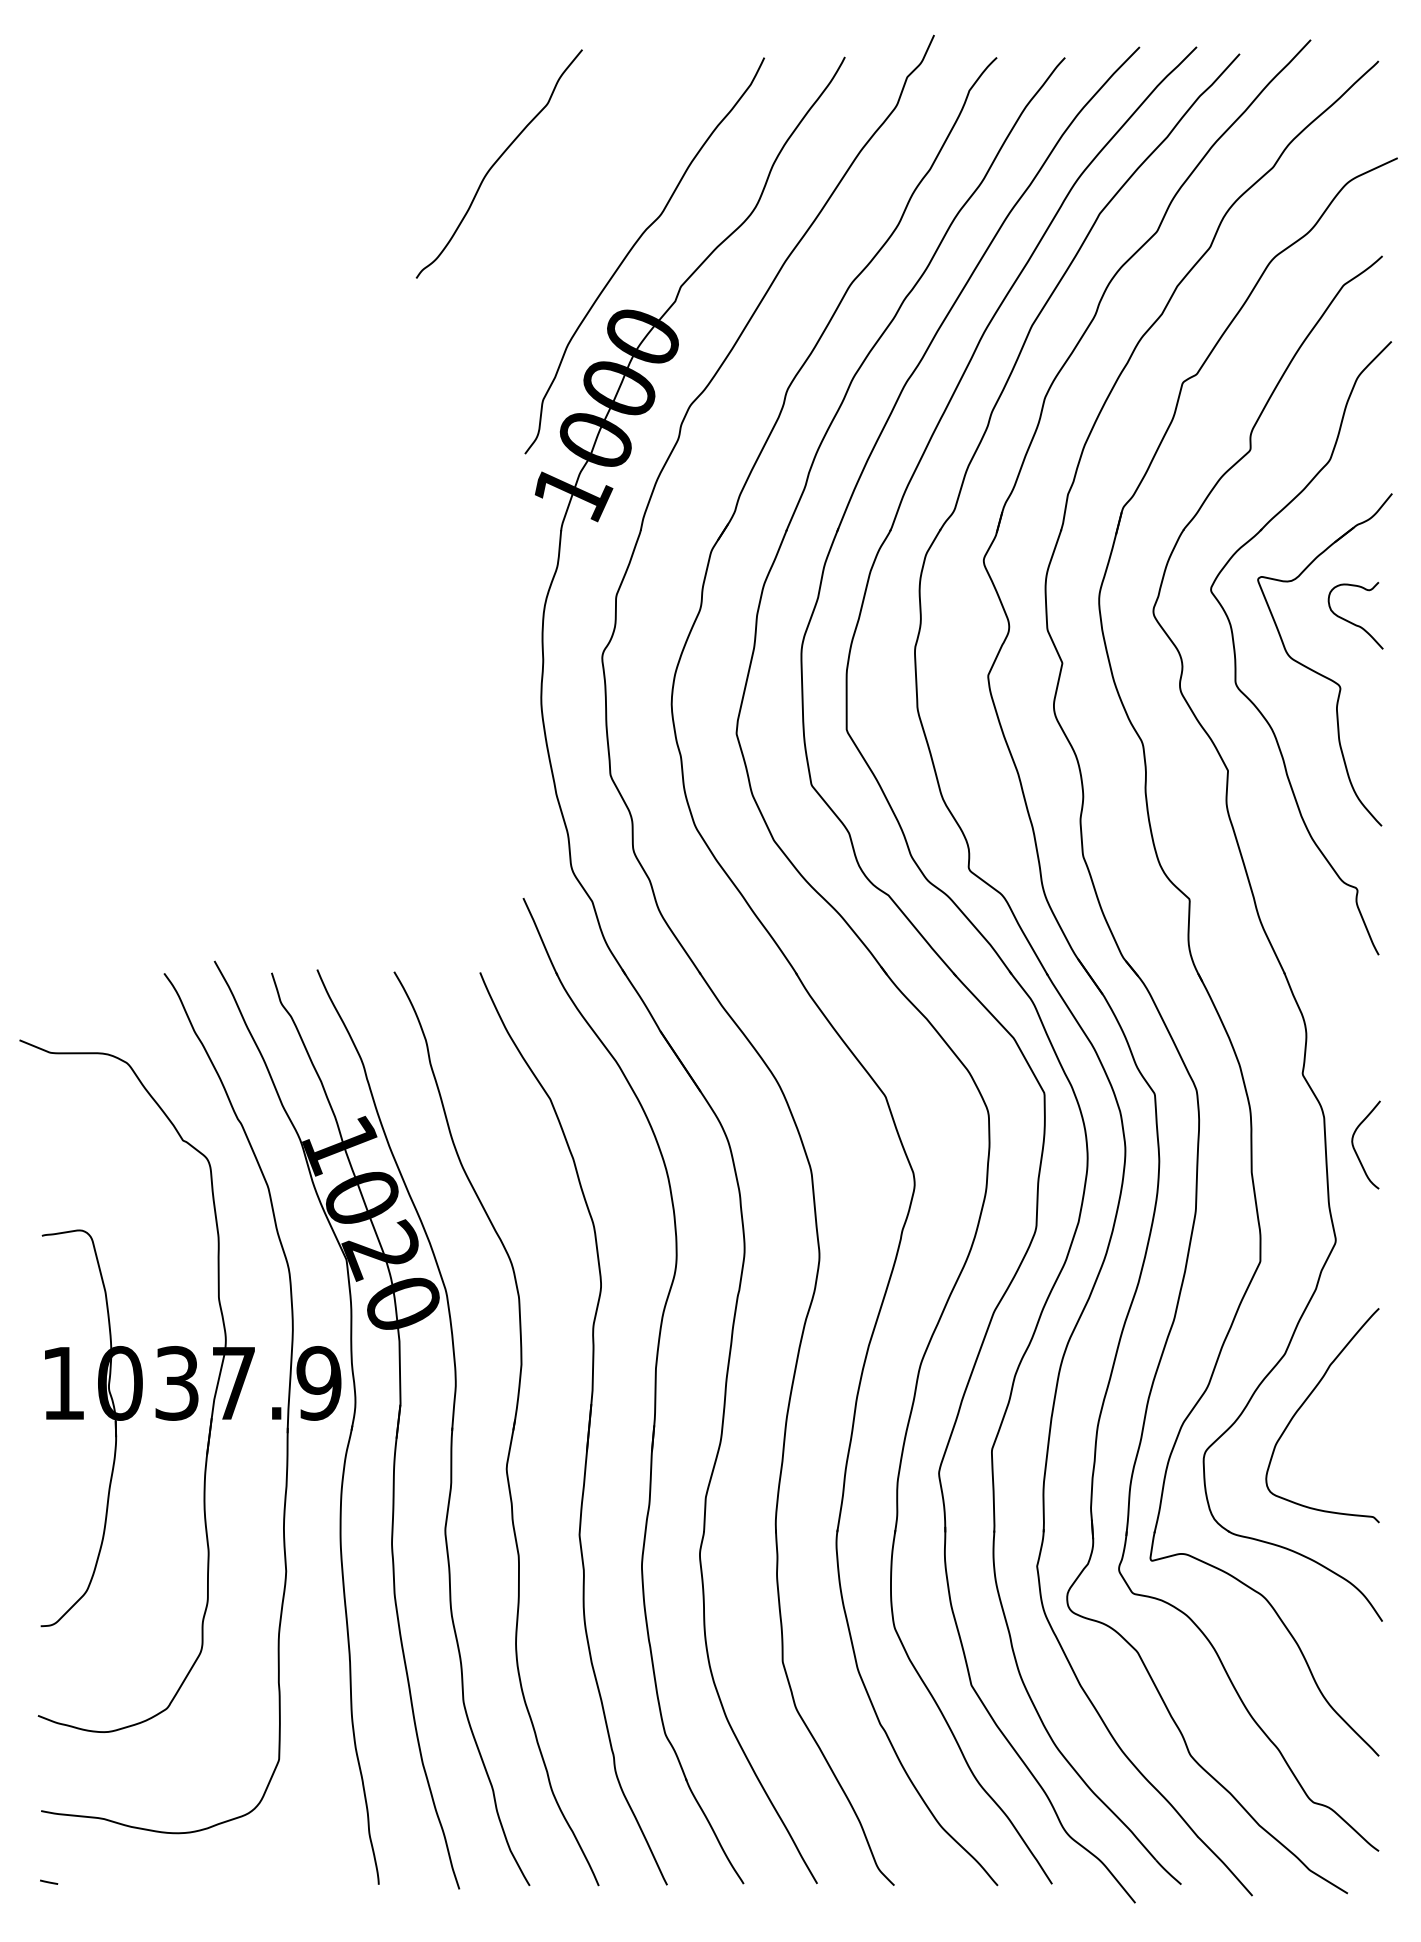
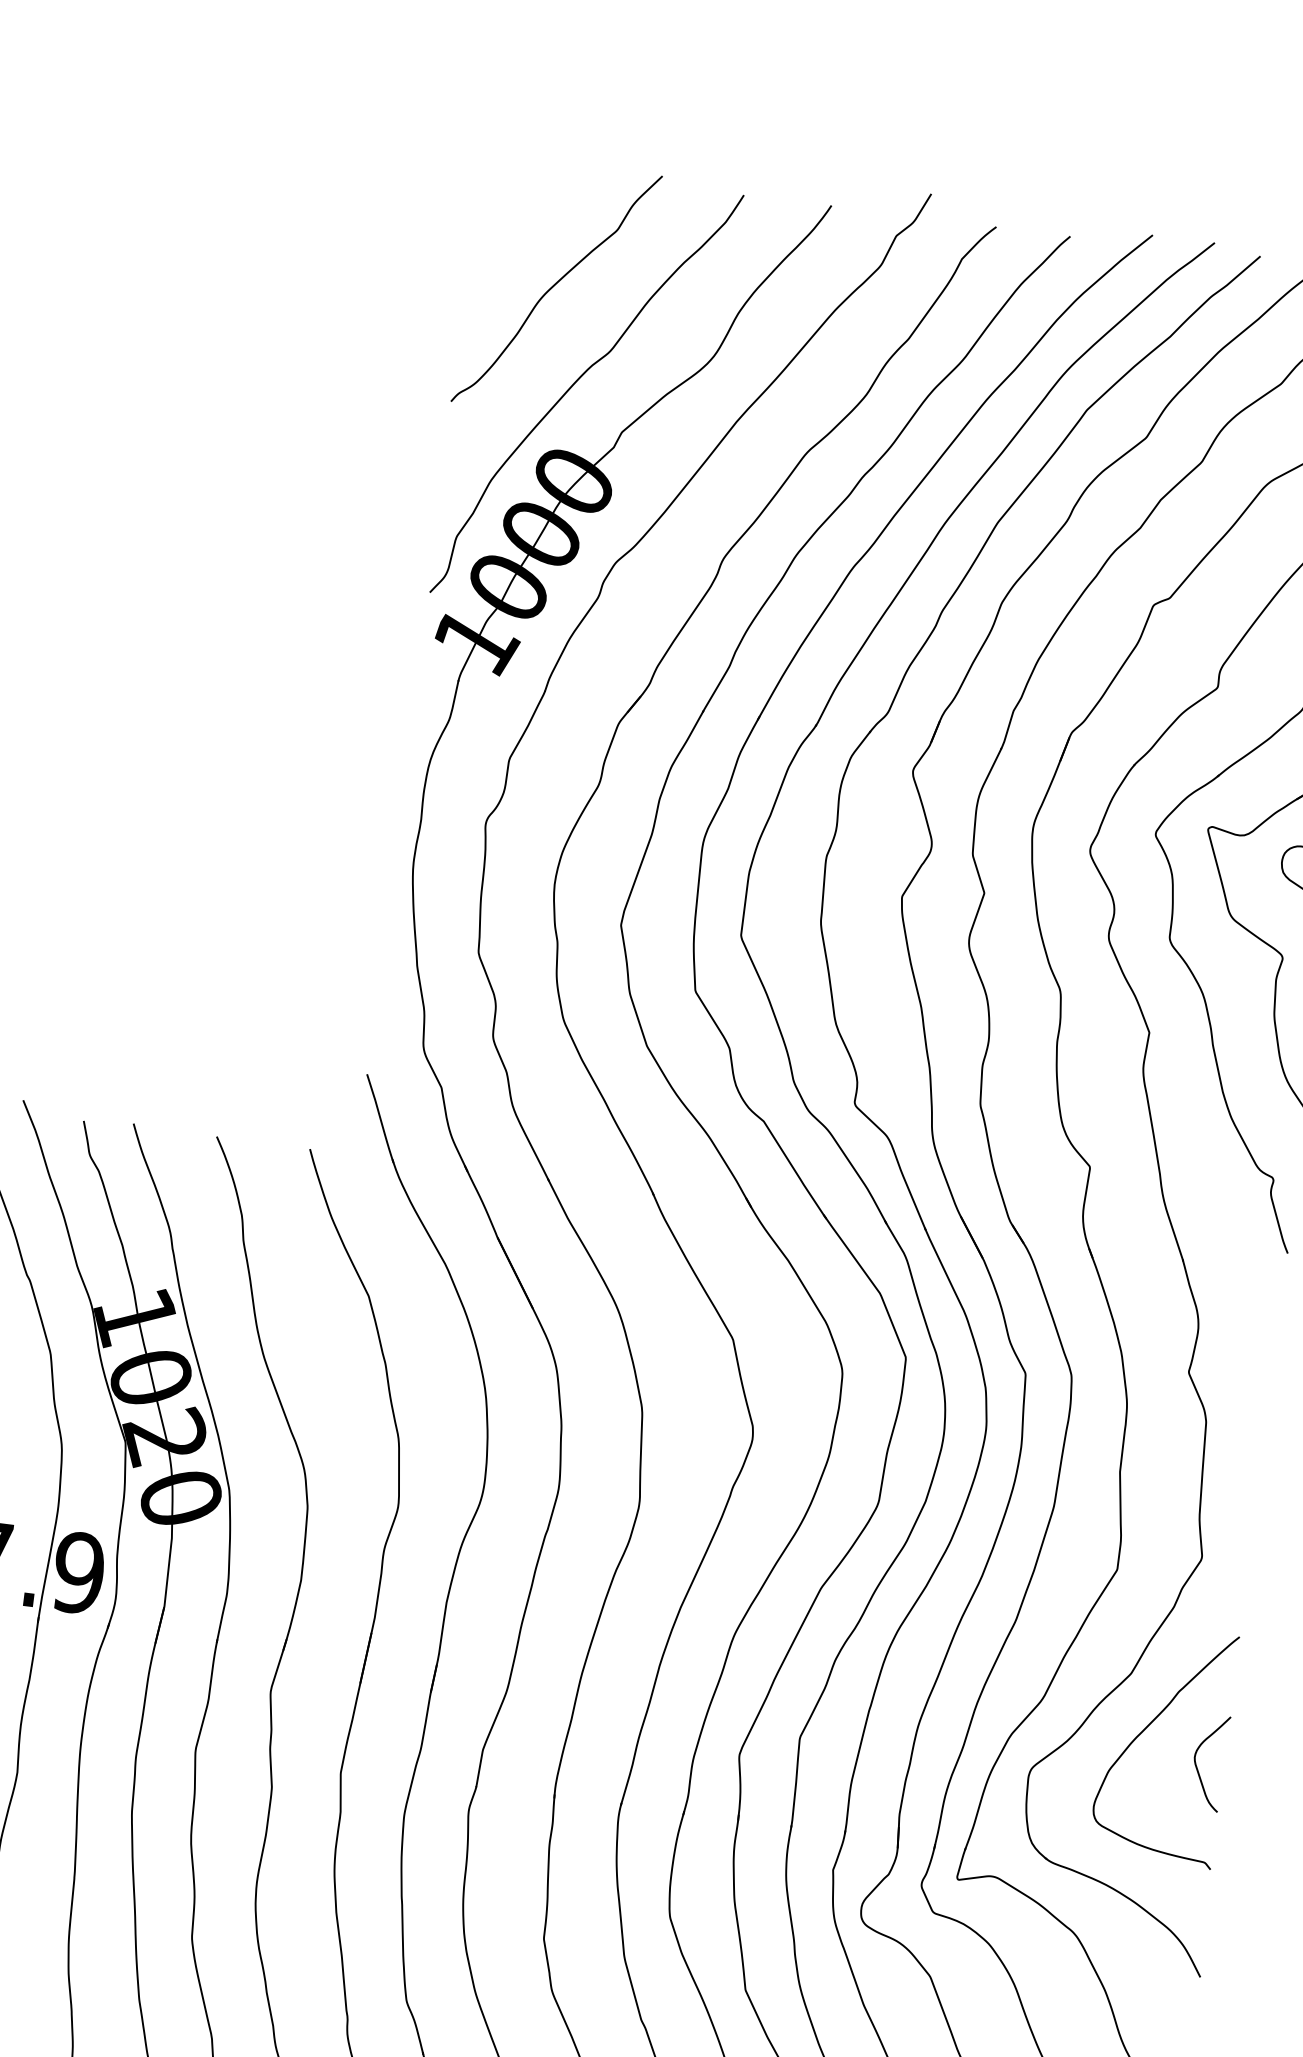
curve: (497, 161) -> (555, 285), moved
curve: (1354, 1146) -> (1196, 1762), moved

